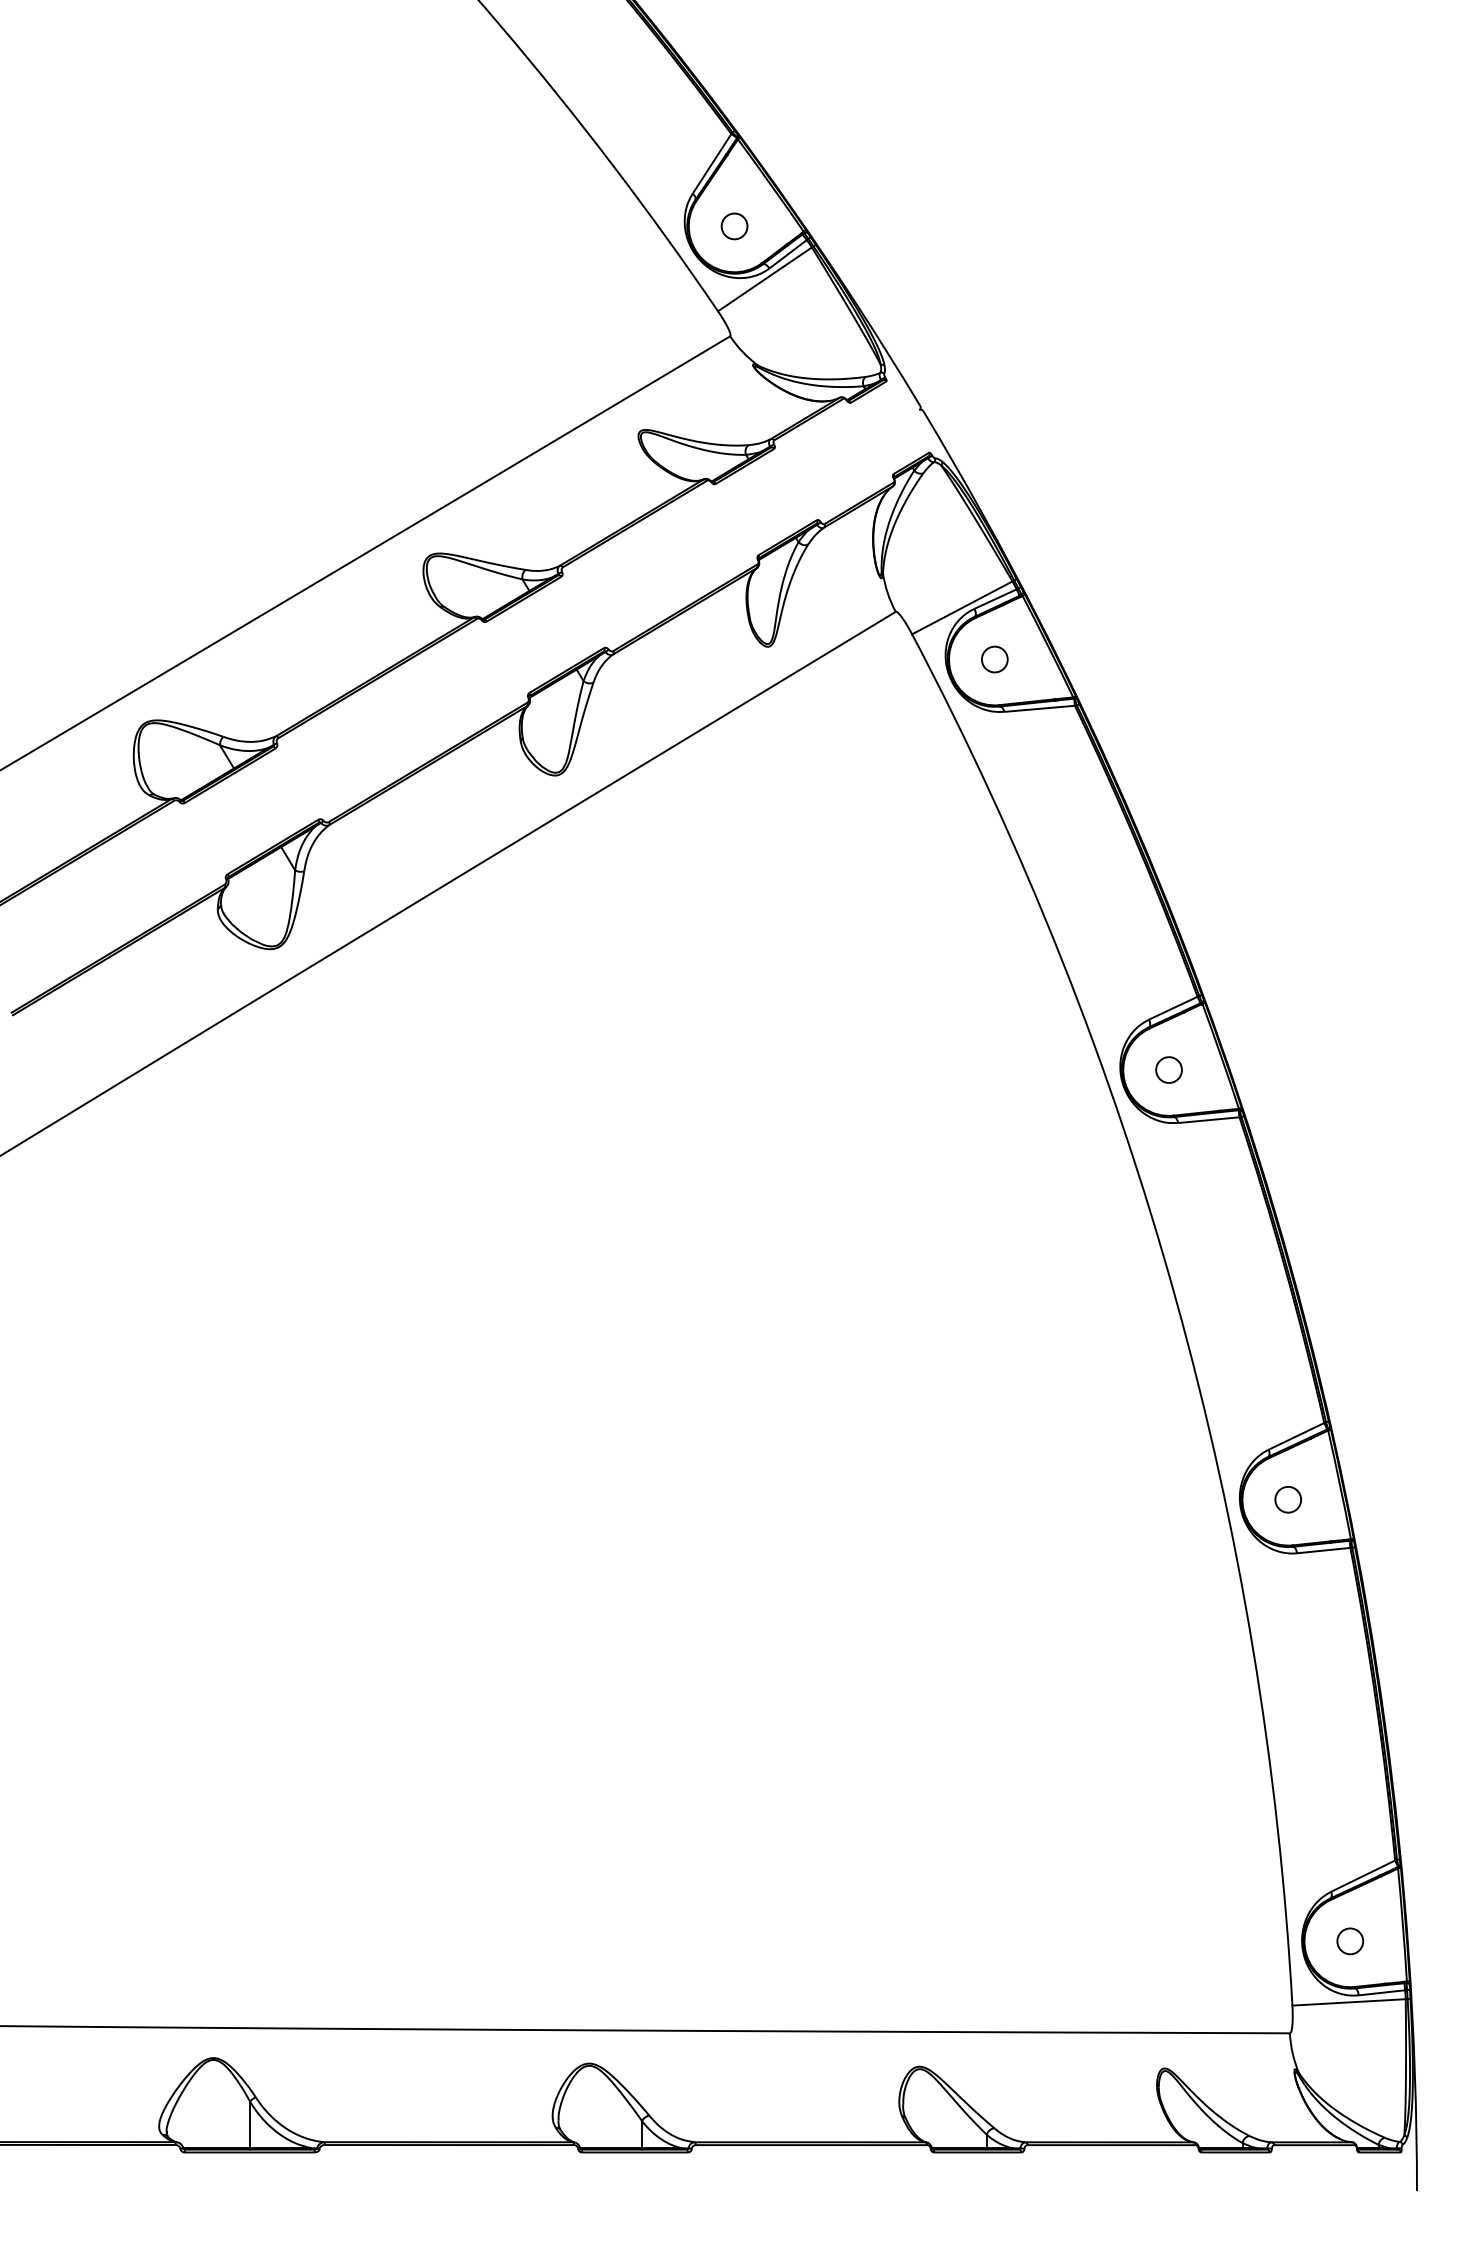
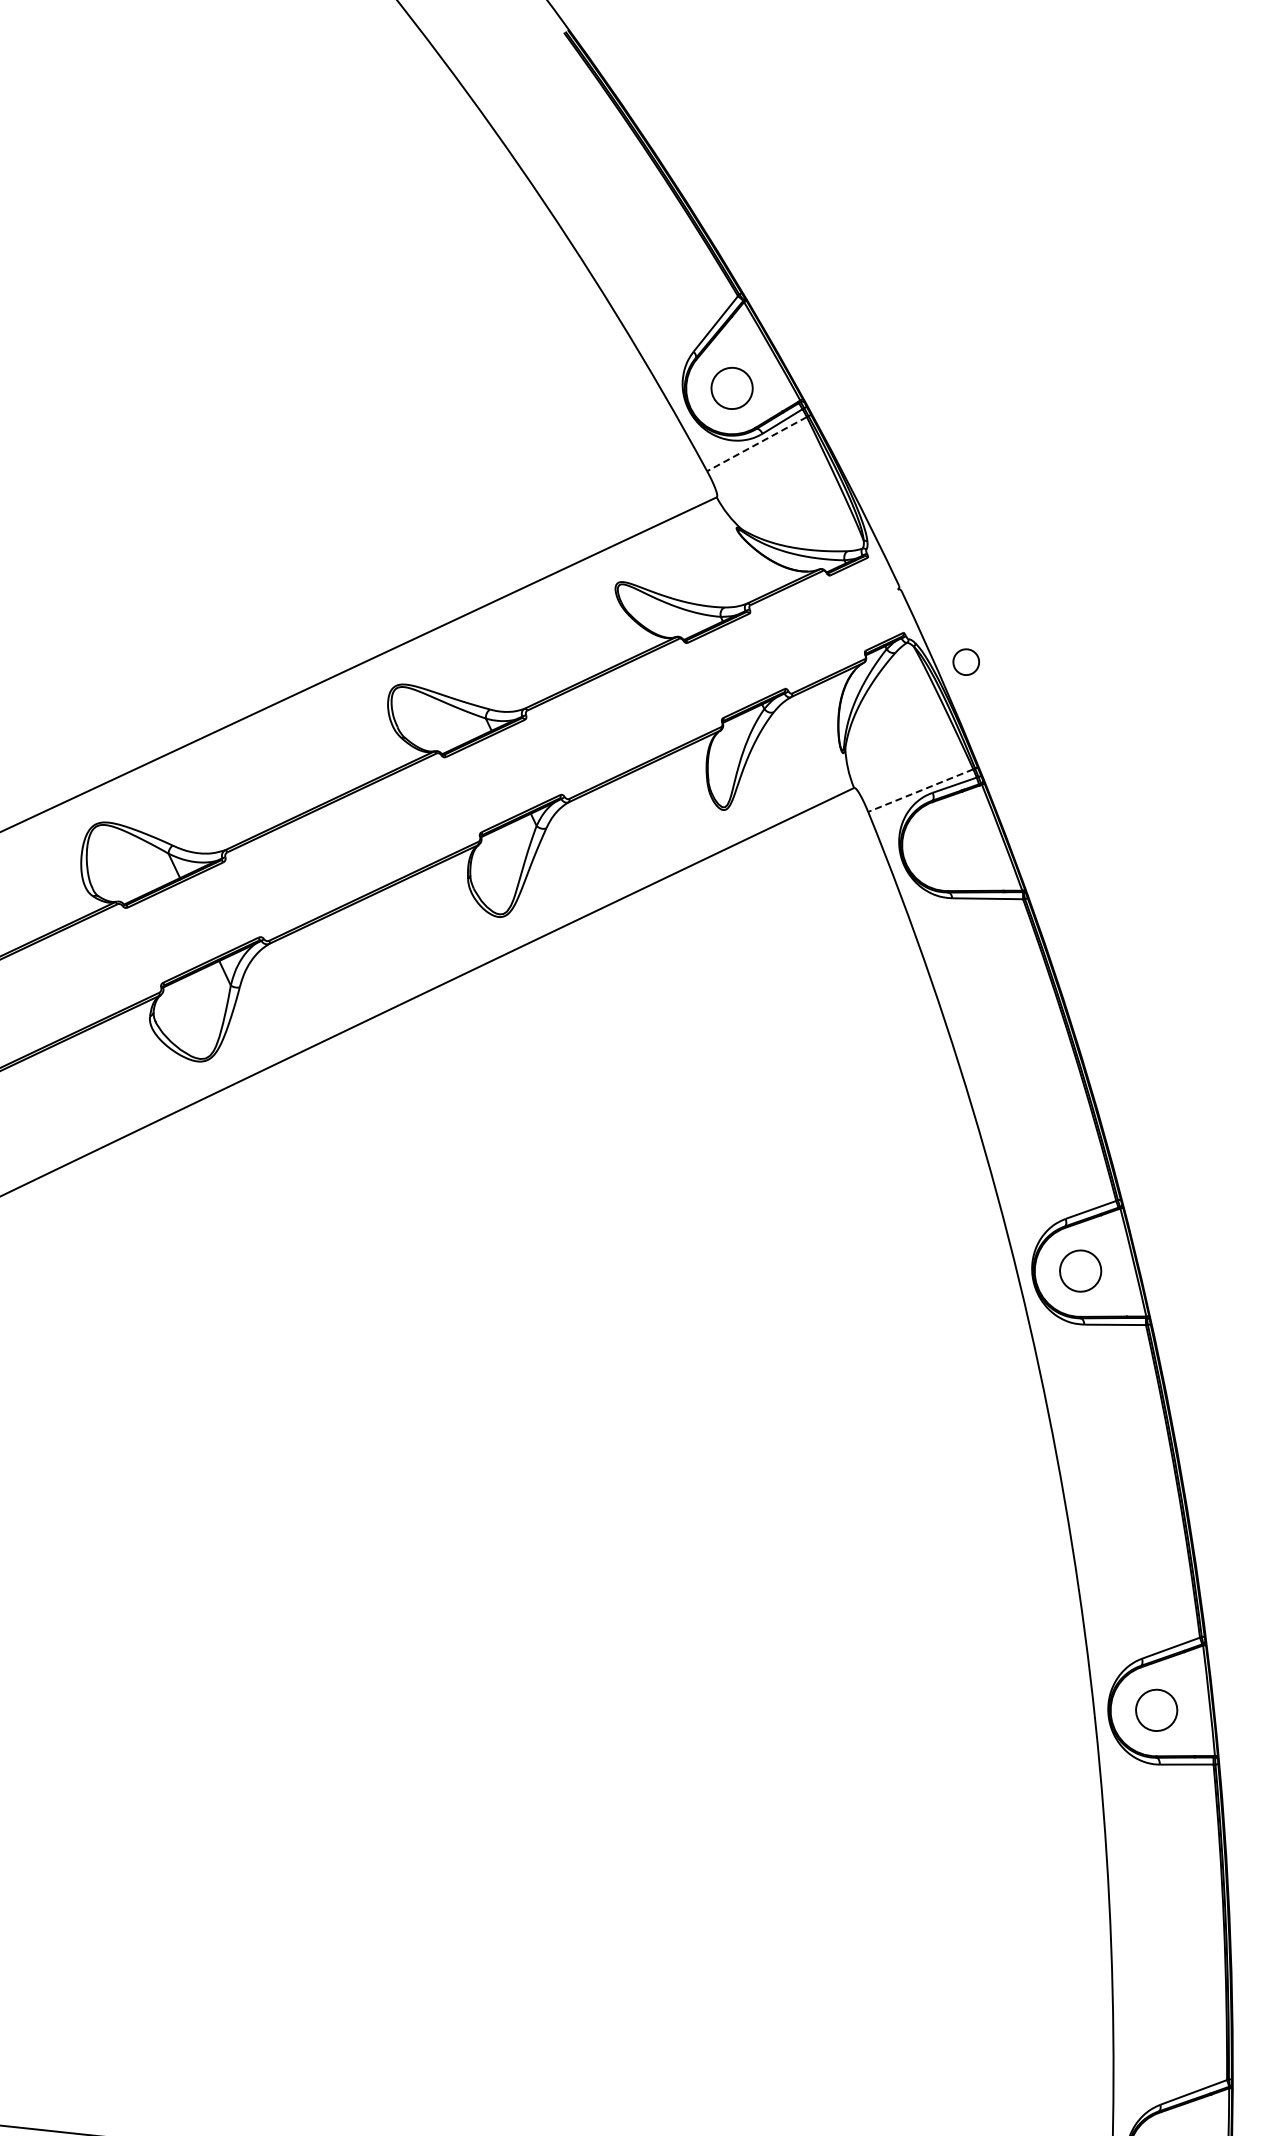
circle: (734, 226) -> (731, 388), size x1.6
line: (764, 279) -> (756, 444), solid -> dashed
line: (962, 607) -> (920, 790), solid -> dashed
circle: (994, 659) -> (965, 662), moved
circle: (1168, 1069) -> (1080, 1270), size x1.6
circle: (1287, 1499) -> (1155, 1710), size x1.6

